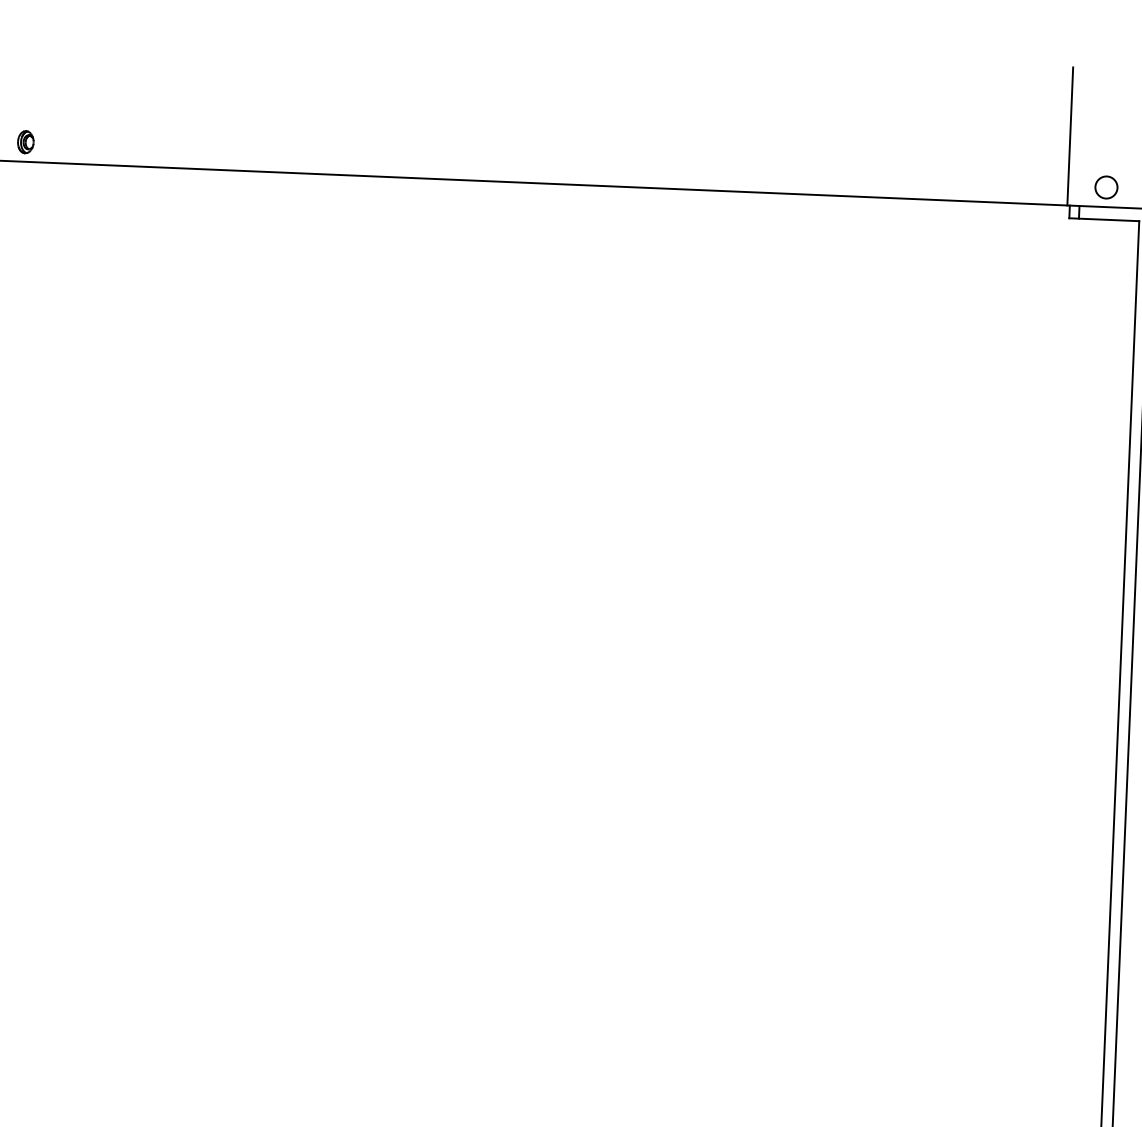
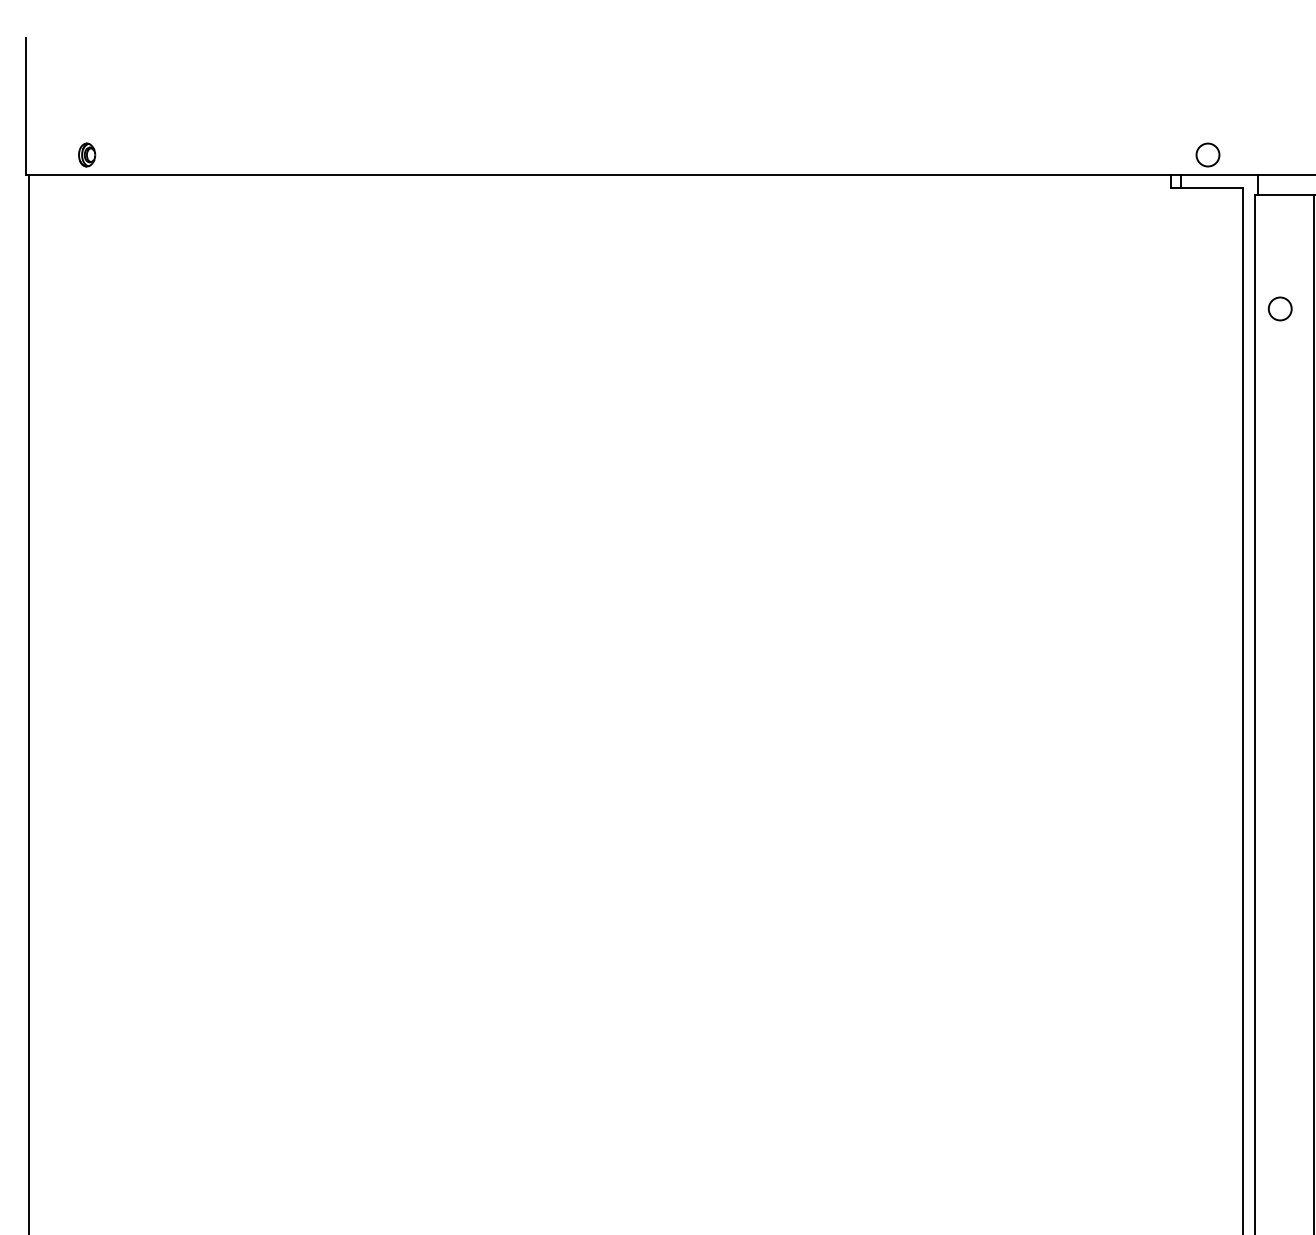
line: (1070, 136) -> (1168, 103), removed

